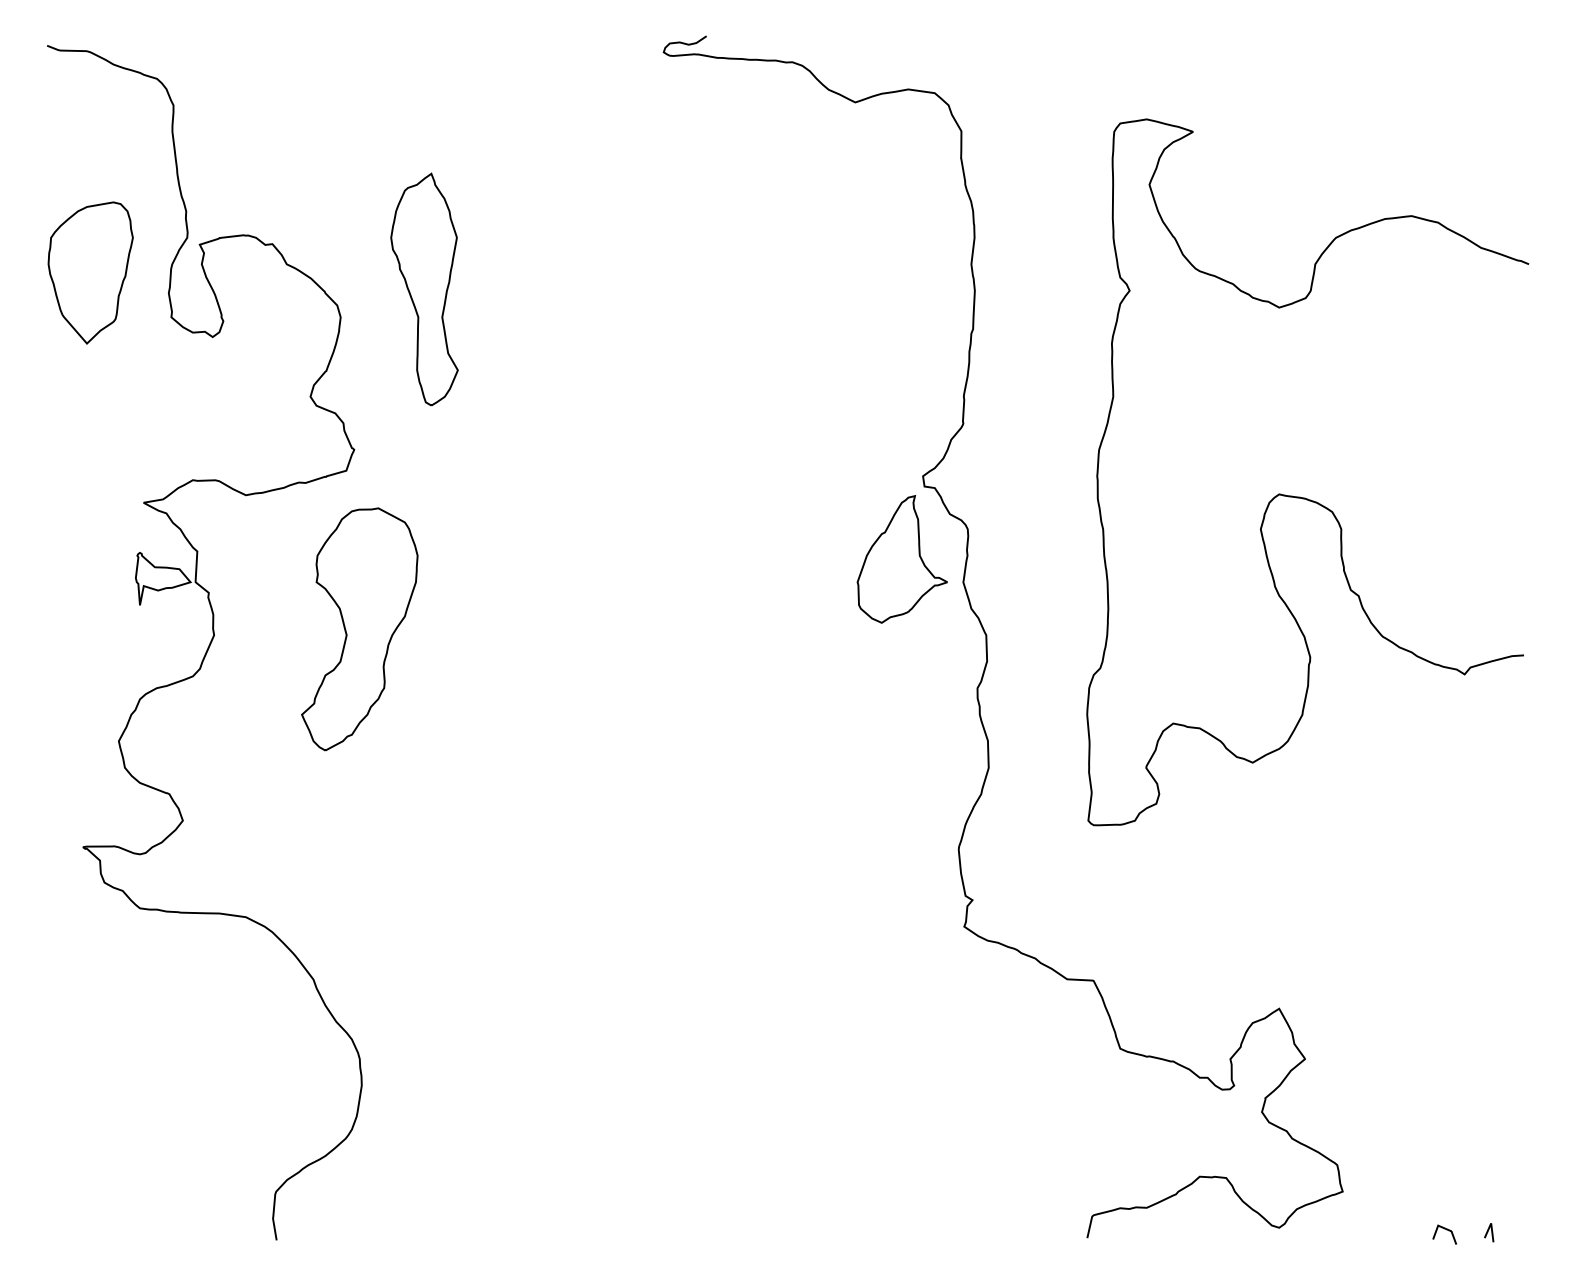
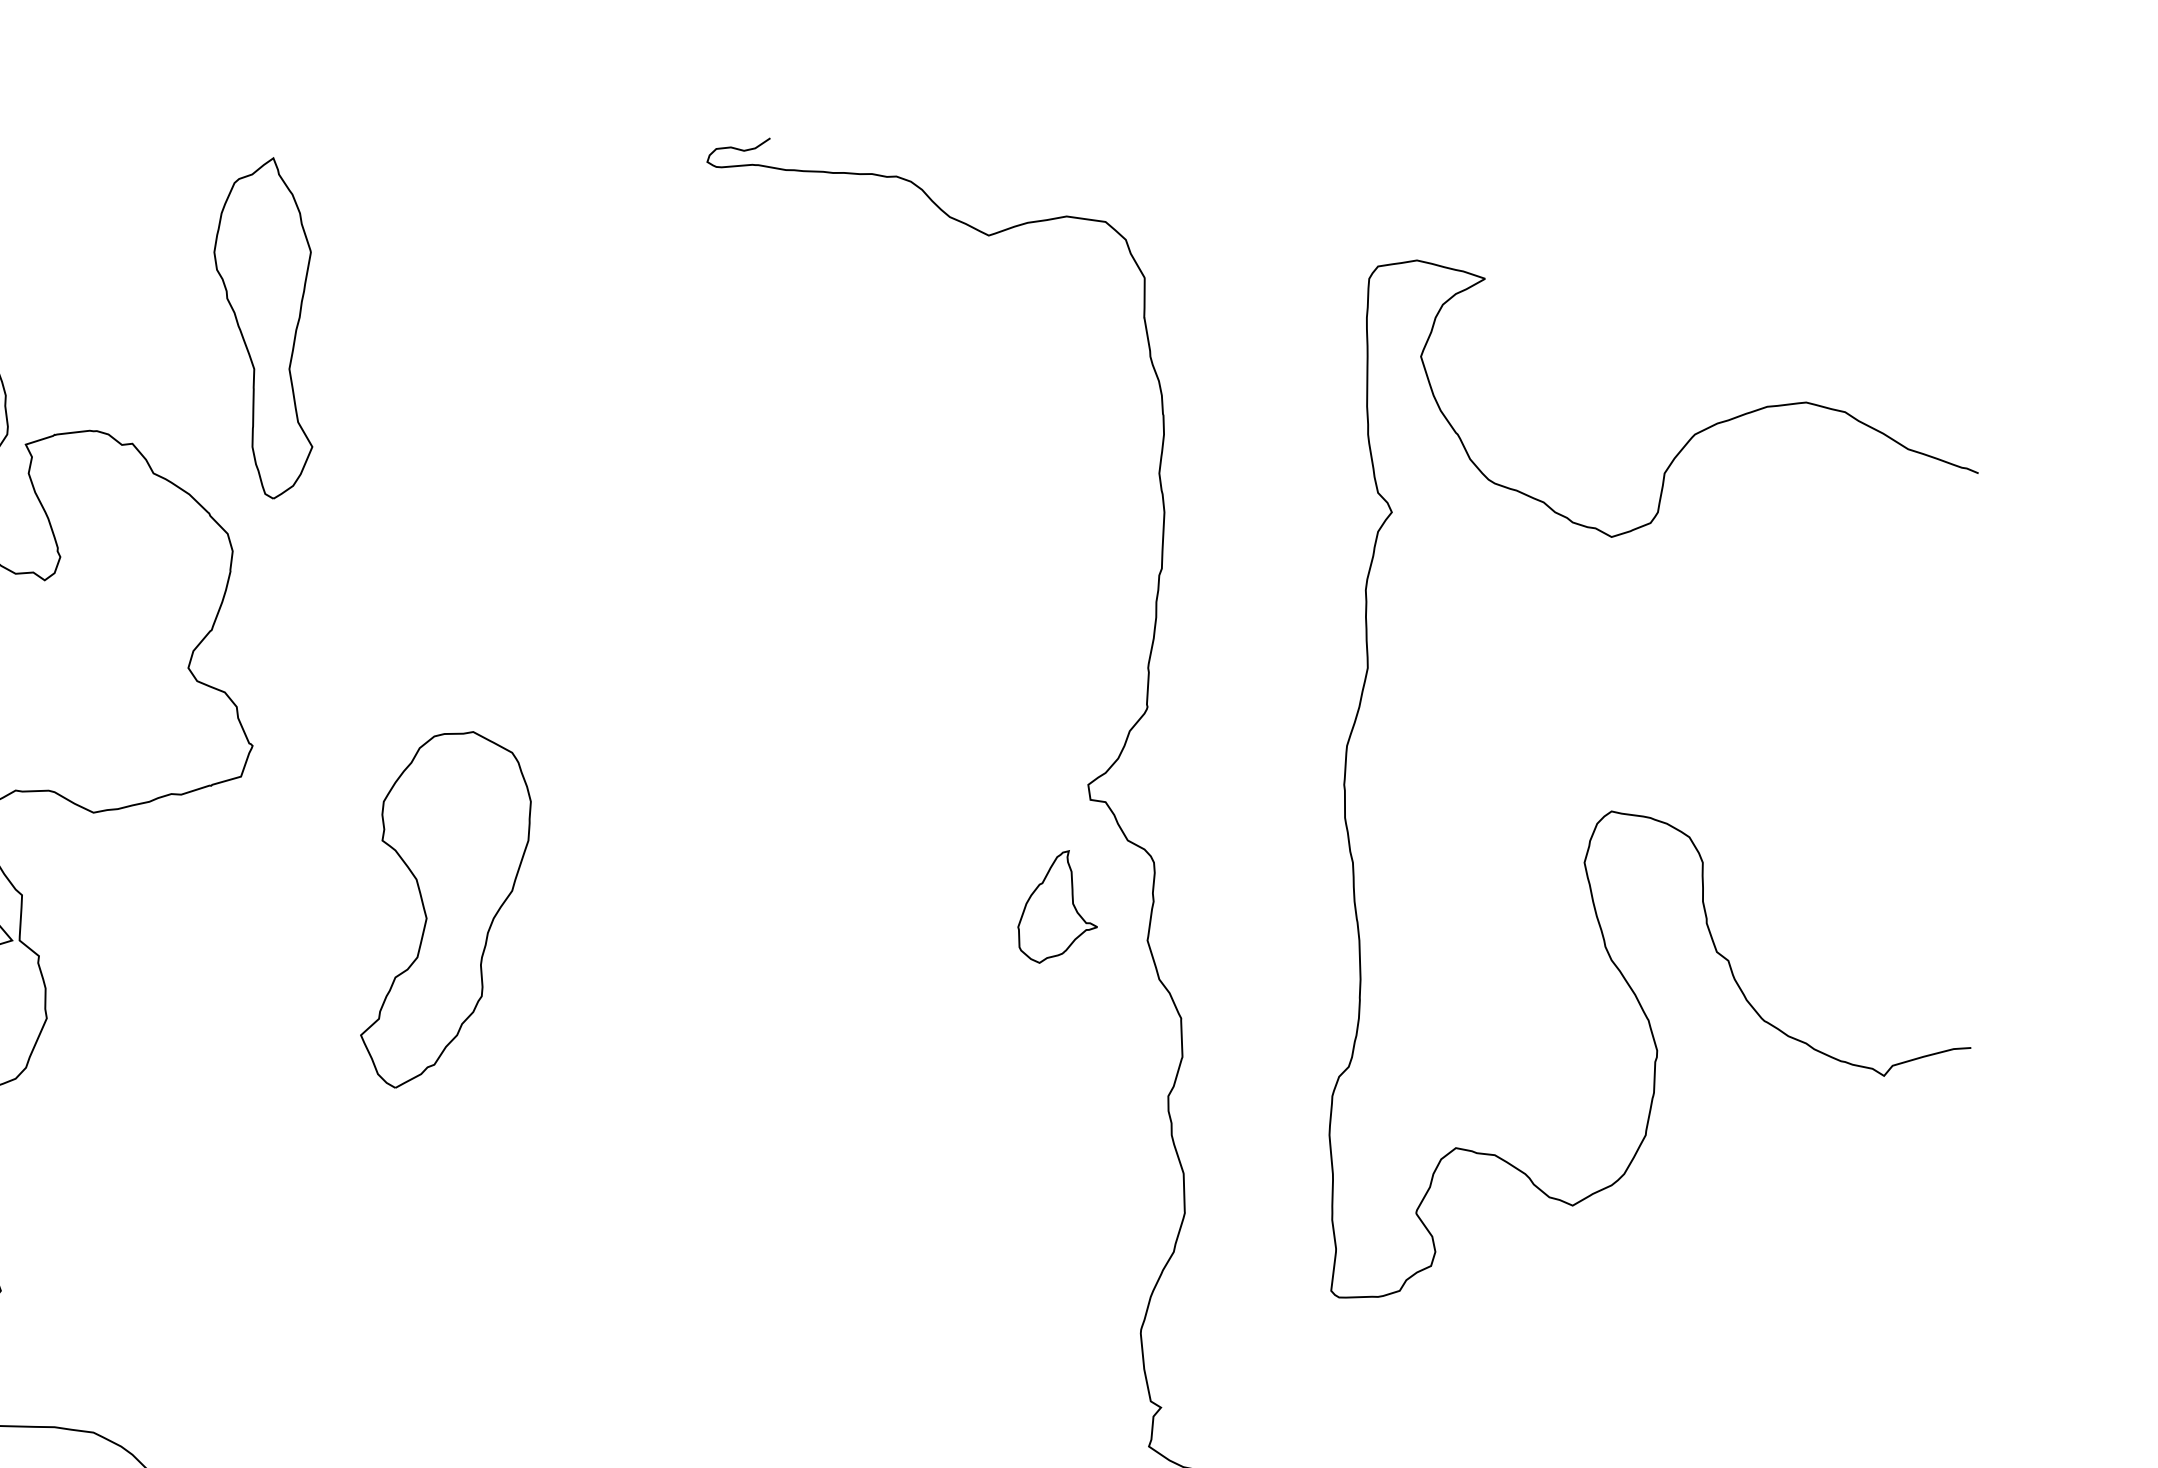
part: (424, 289) -> (263, 328), moved
part: (901, 559) -> (1056, 907), size x0.6
part: (359, 629) -> (445, 910), moved

